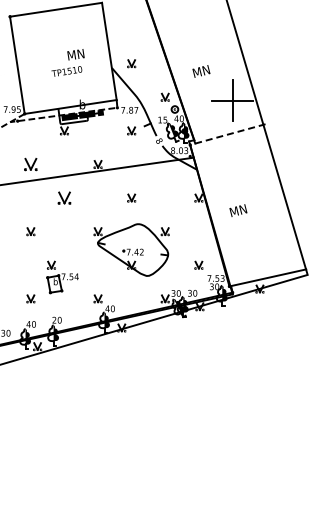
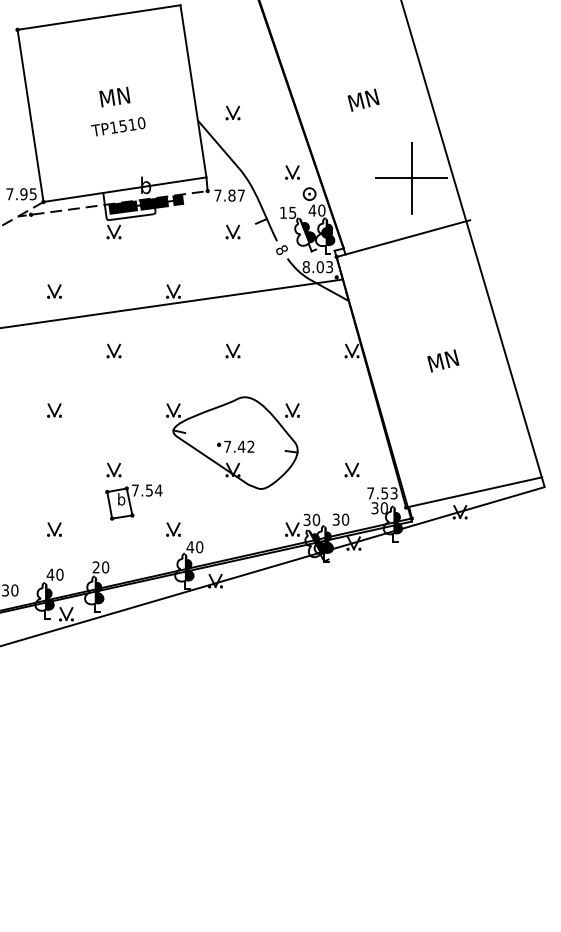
text: (75, 54) -> (114, 96), moved
text: (201, 71) -> (363, 100), moved
line: (227, 134) -> (402, 238), dashed -> solid
part: (30, 164) -> (53, 291), size x0.62
part: (64, 197) -> (114, 349), size x0.62
text: (238, 210) -> (443, 360), moved
part: (62, 277) -> (133, 491), moved

